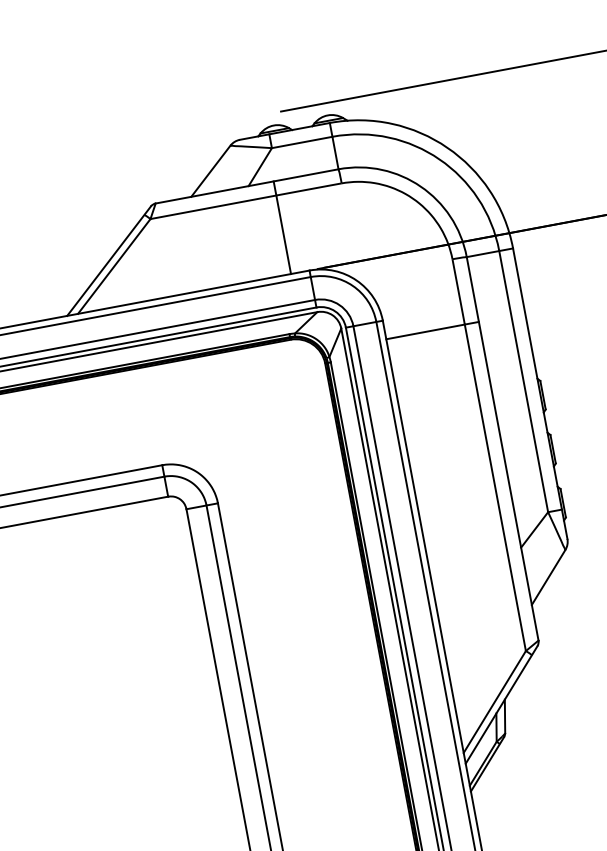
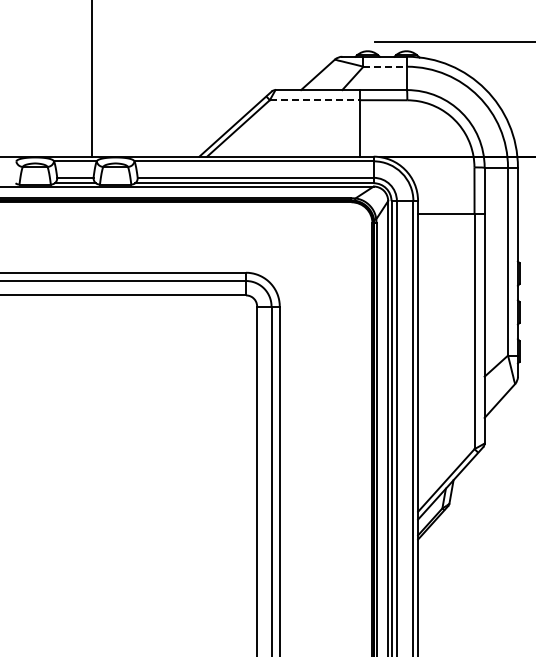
line: (302, 142) -> (385, 66), solid -> dashed
line: (214, 207) -> (315, 100), solid -> dashed

